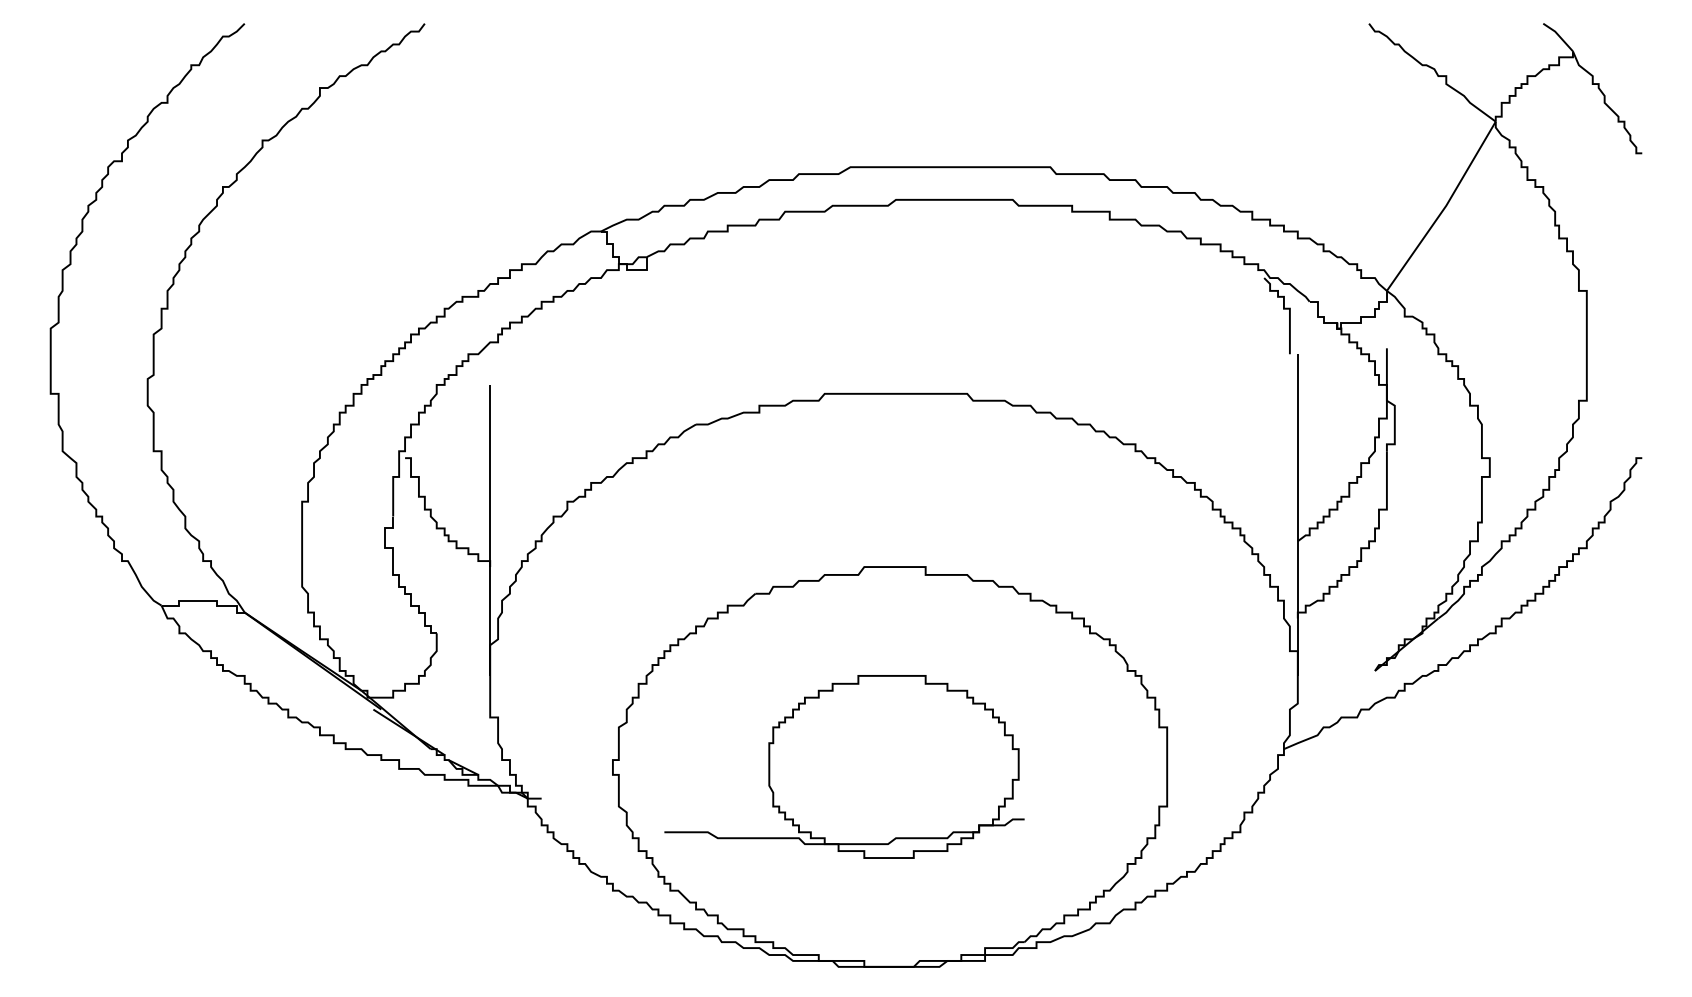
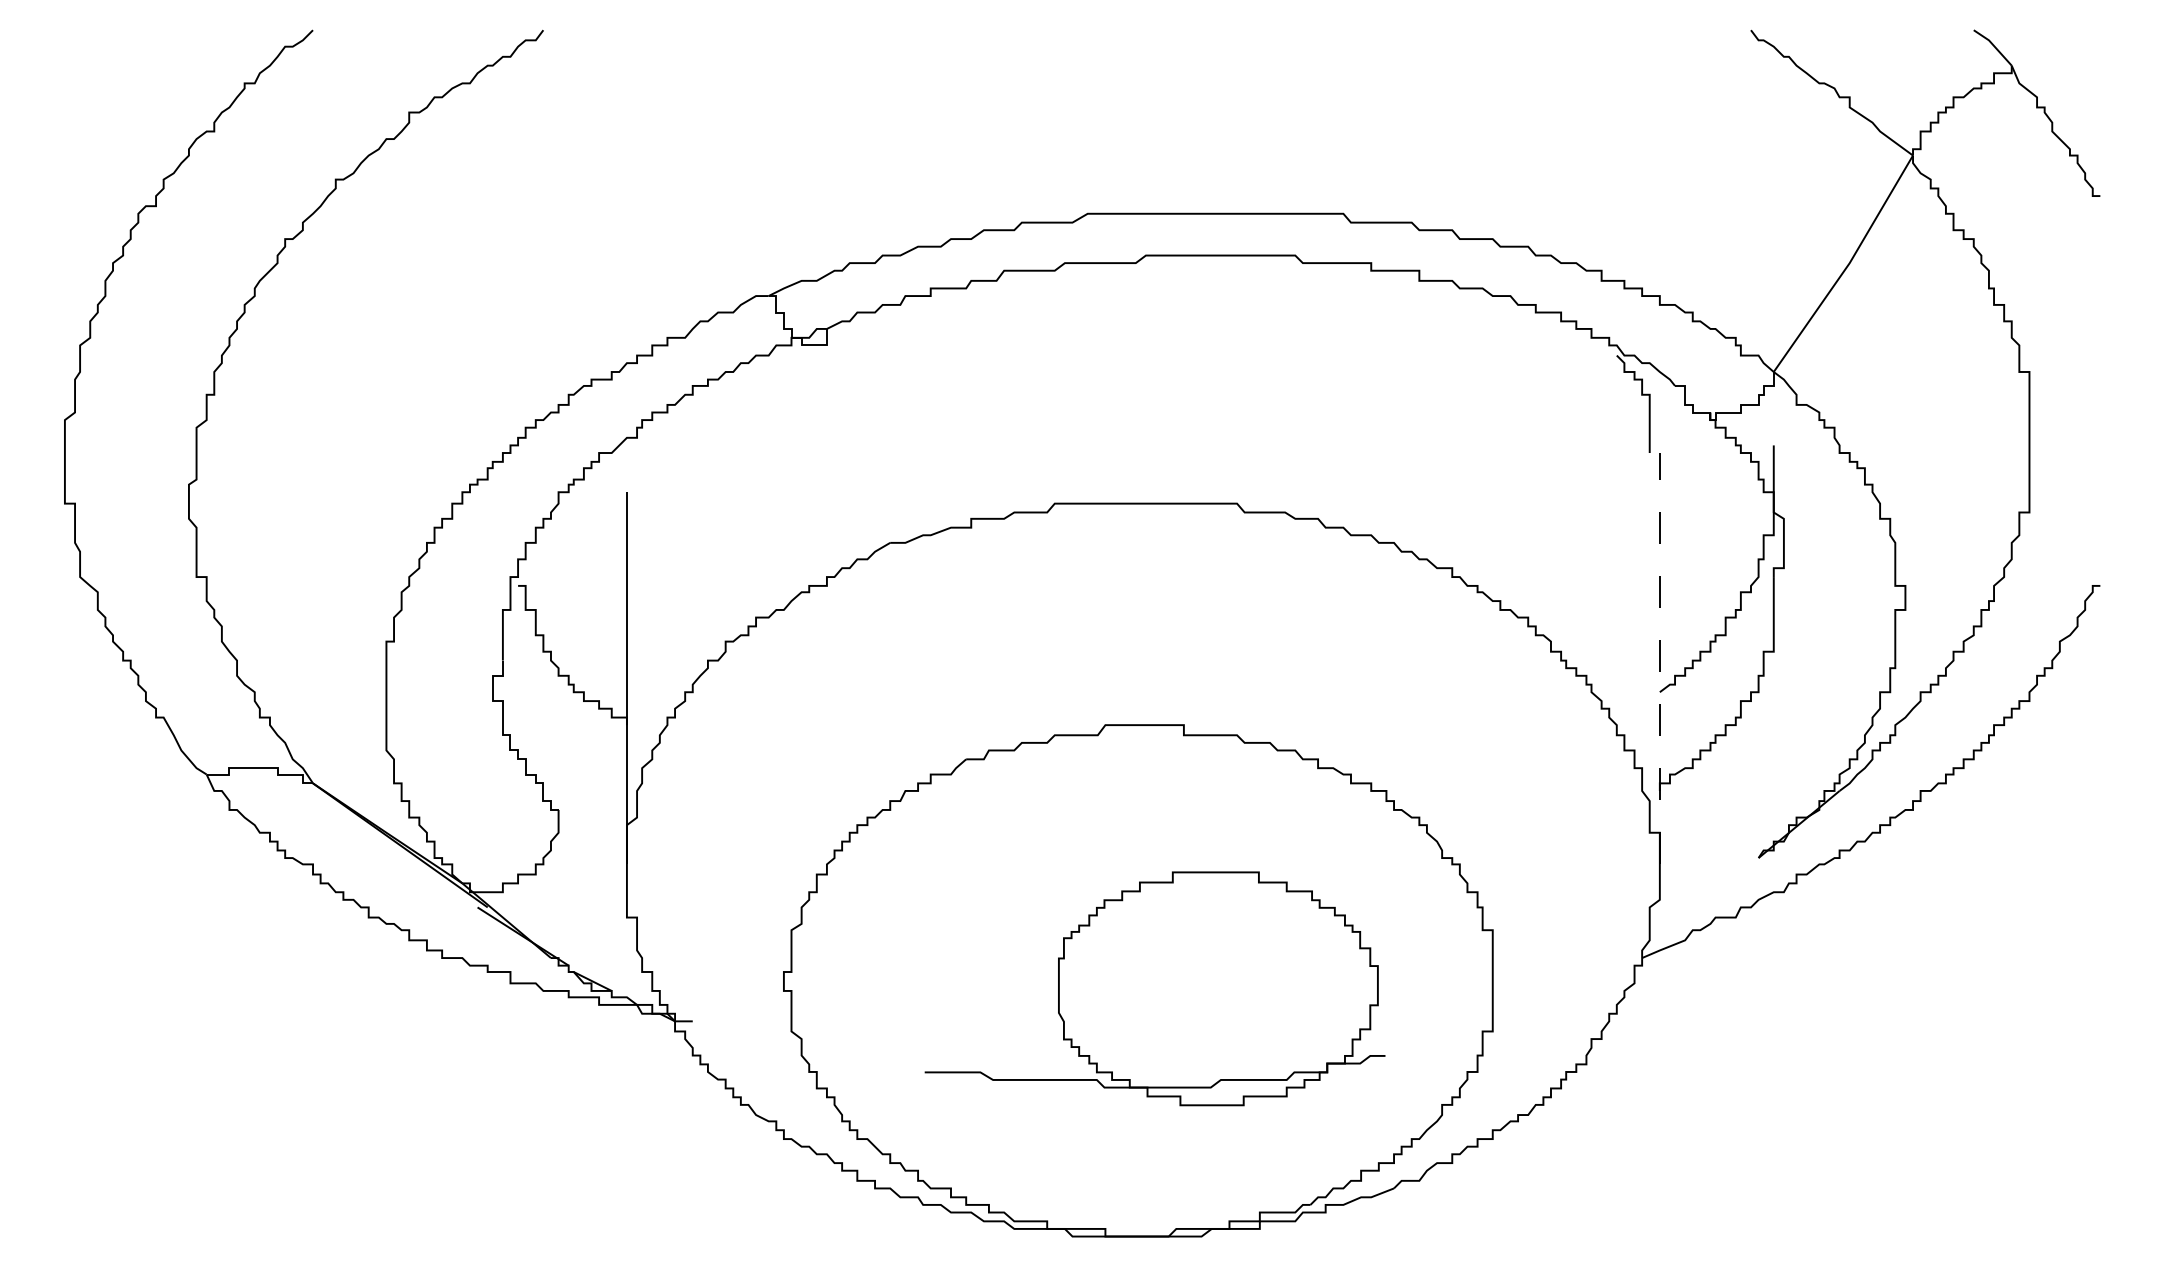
line: (1297, 514) -> (1659, 658), solid -> dashed
part: (844, 766) -> (1154, 988), moved

